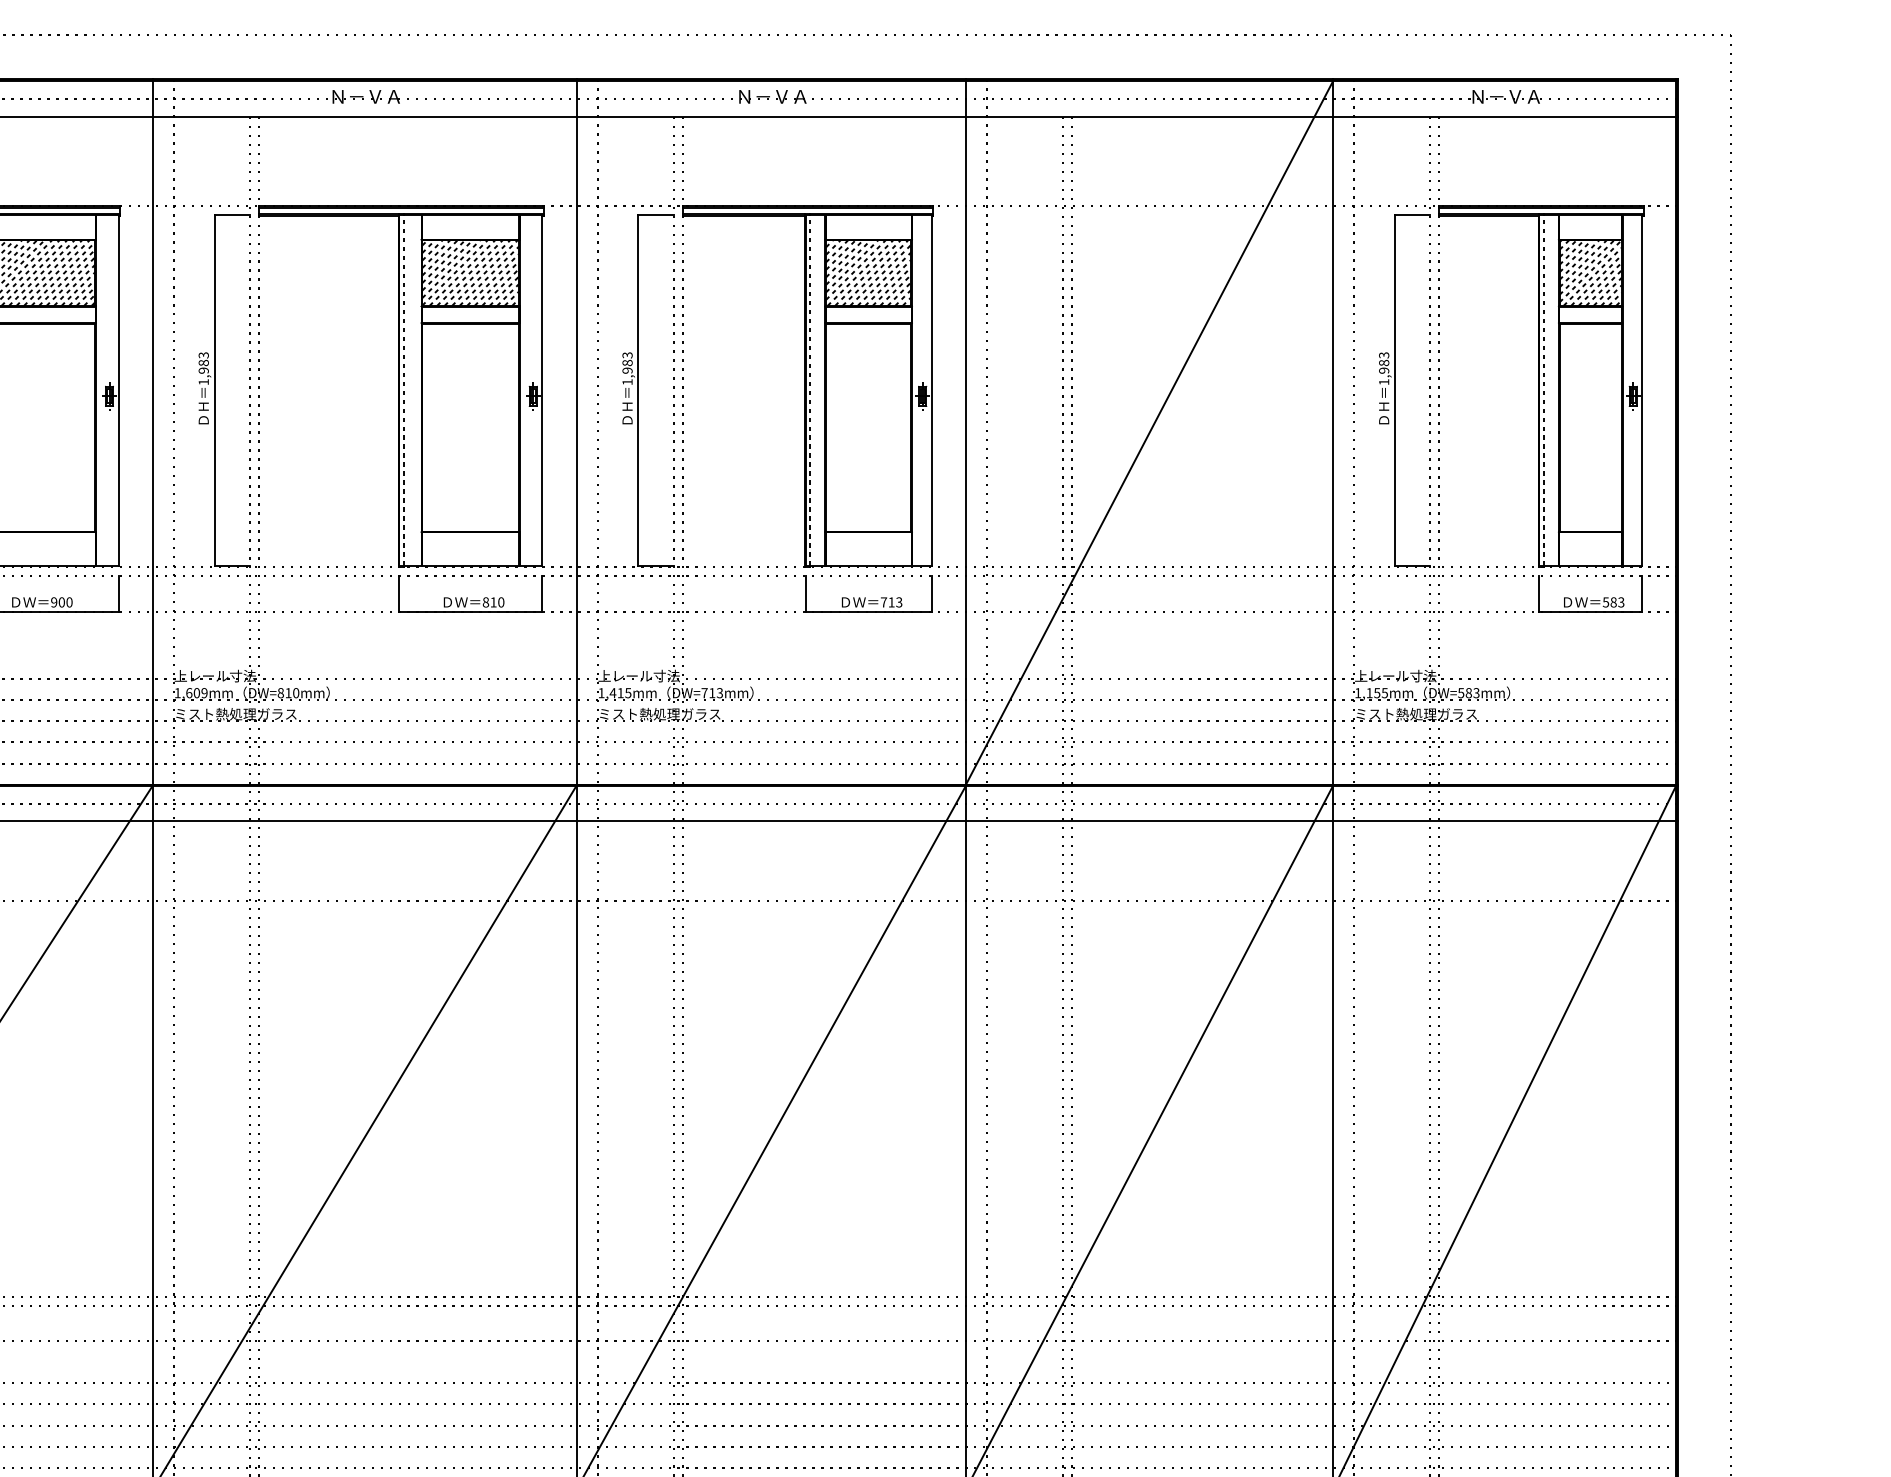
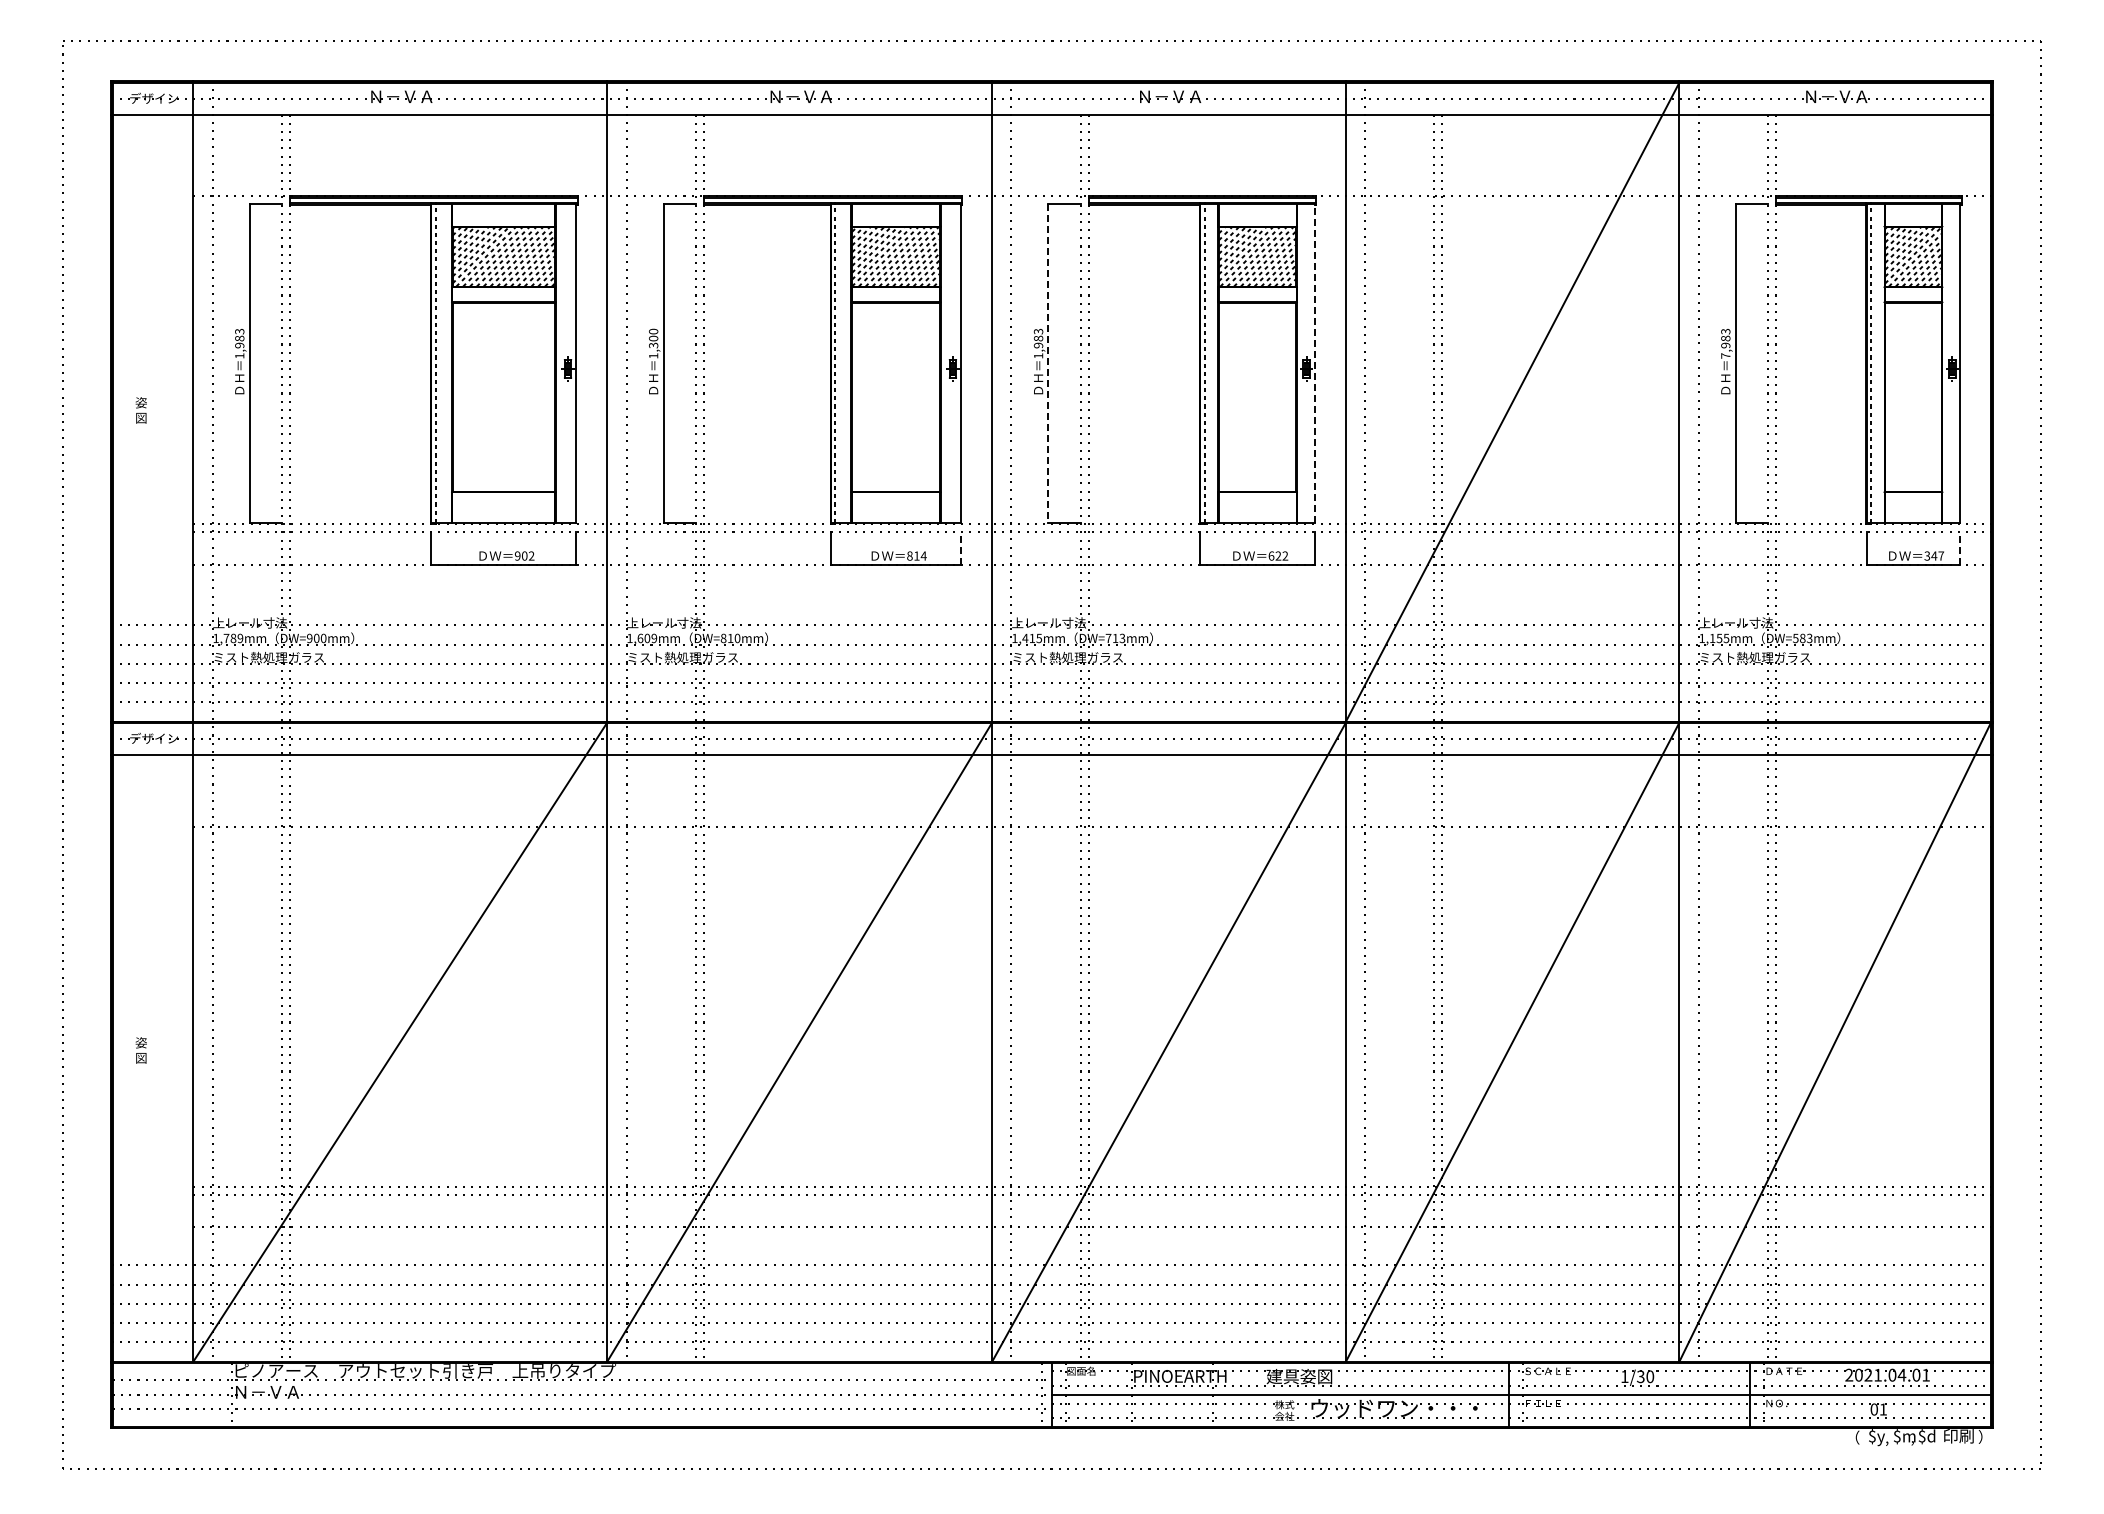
text: (203, 362) -> (653, 338), 1,983 -> 1,300
text: (1383, 381) -> (1725, 355), 1,983 -> 7,983
line: (931, 389) -> (1314, 362), solid -> dashed
line: (638, 390) -> (1048, 363), solid -> dashed
line: (542, 593) -> (961, 547), solid -> dashed
line: (1642, 593) -> (1960, 547), solid -> dashed
text: (69, 601) -> (531, 555), 900 -> 902
text: (500, 601) -> (923, 555), 810 -> 814
text: (891, 601) -> (1278, 555), 713 -> 622
text: (1613, 601) -> (1934, 555), 583 -> 347

